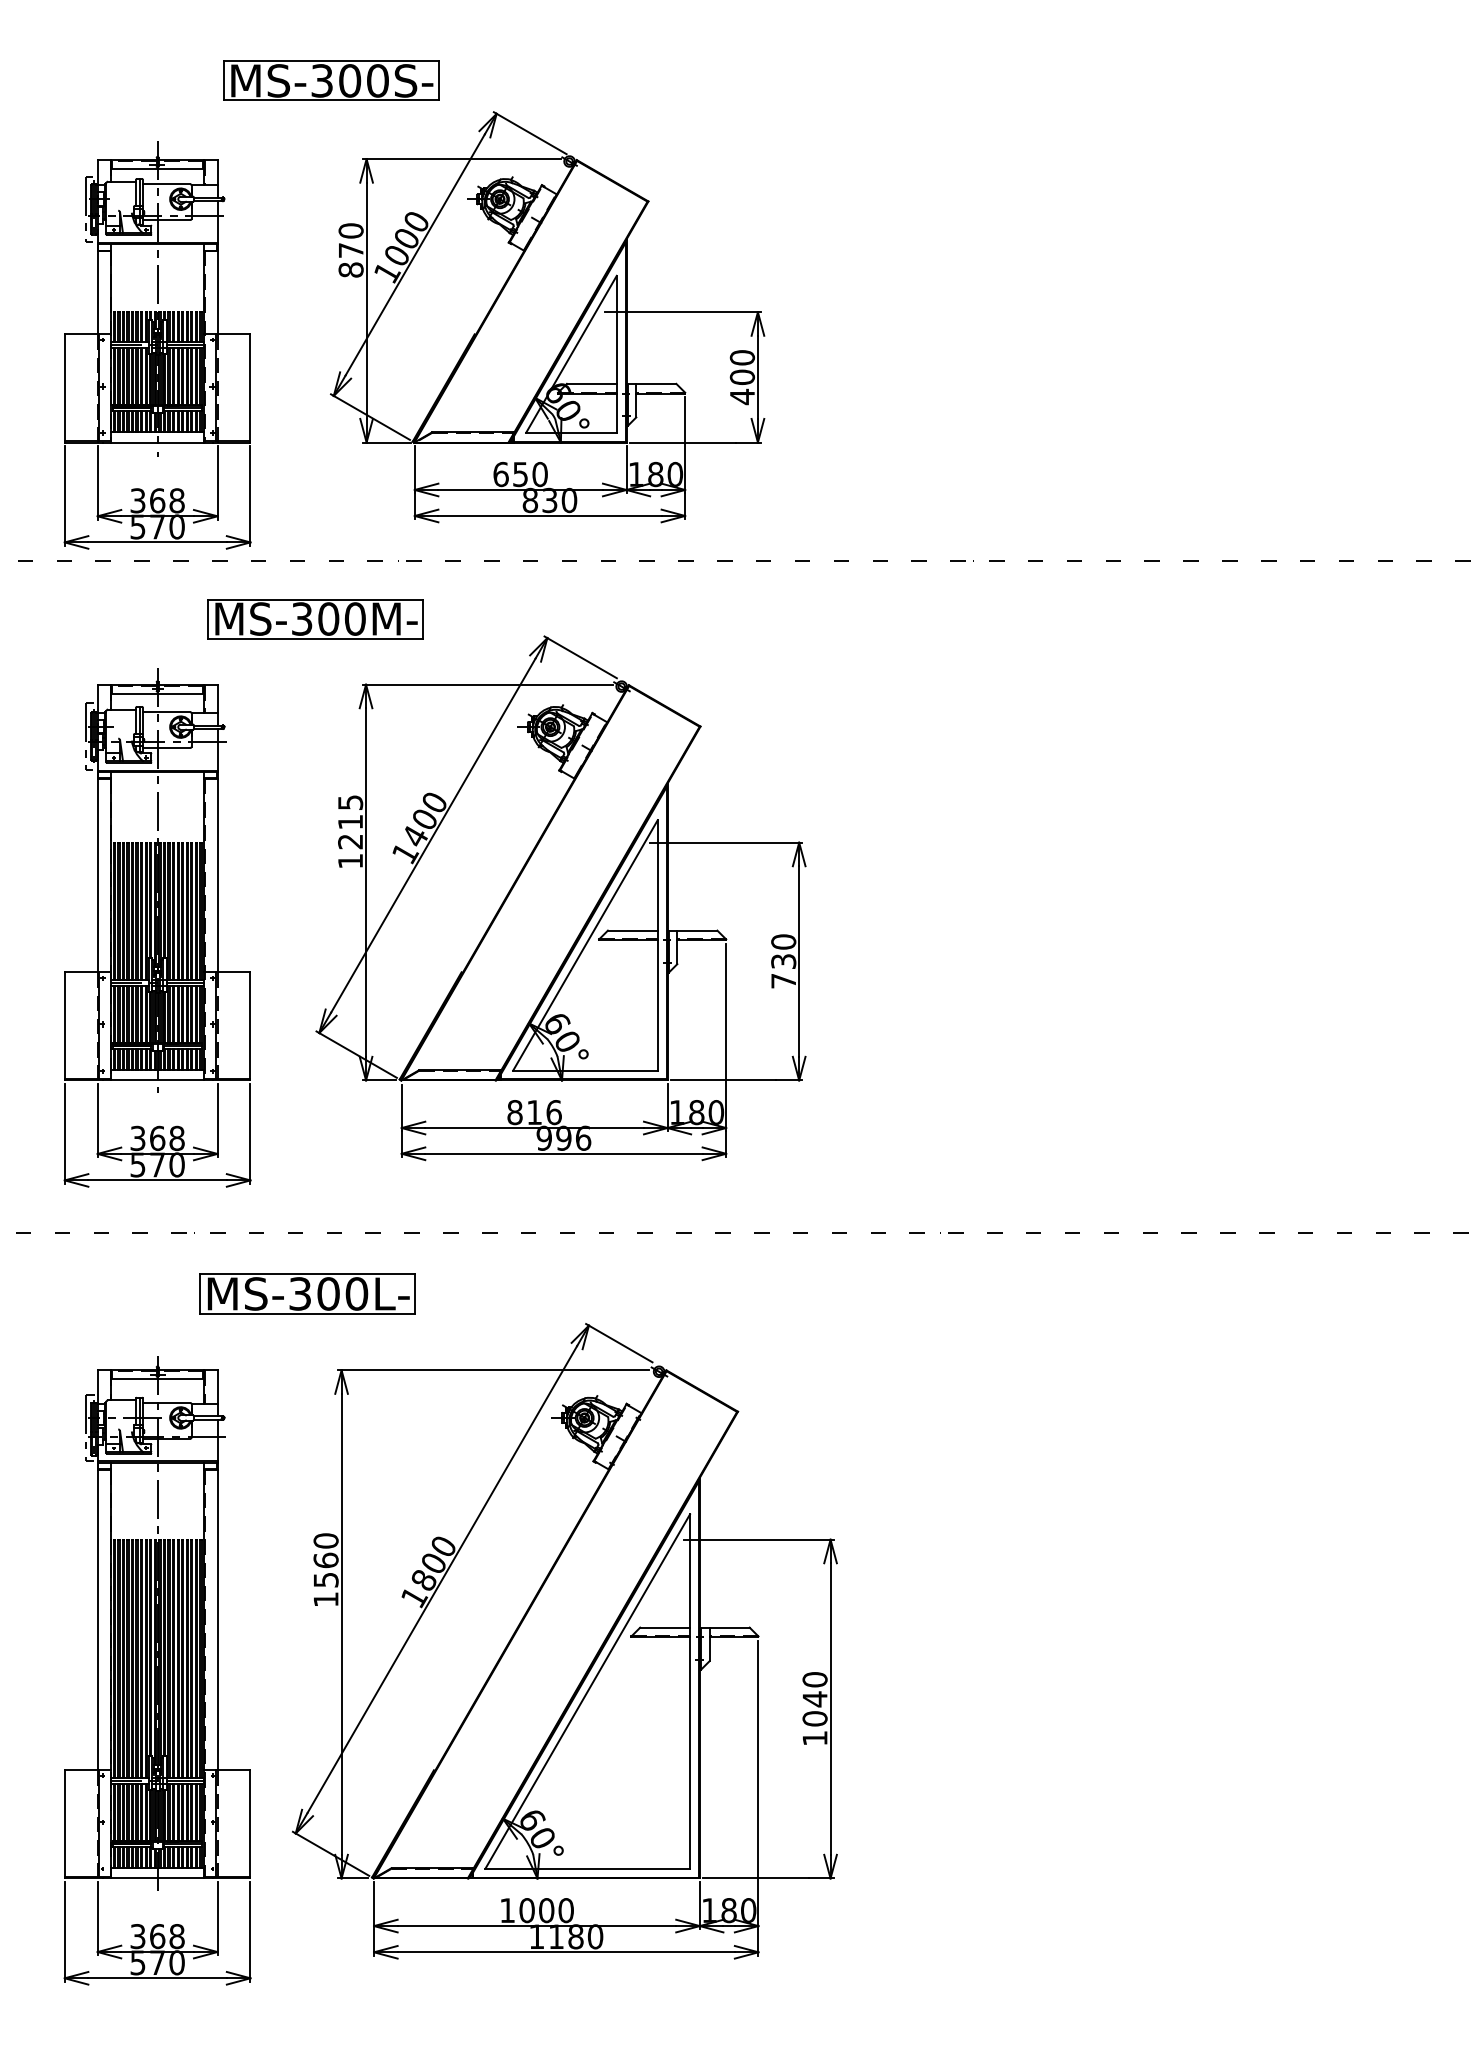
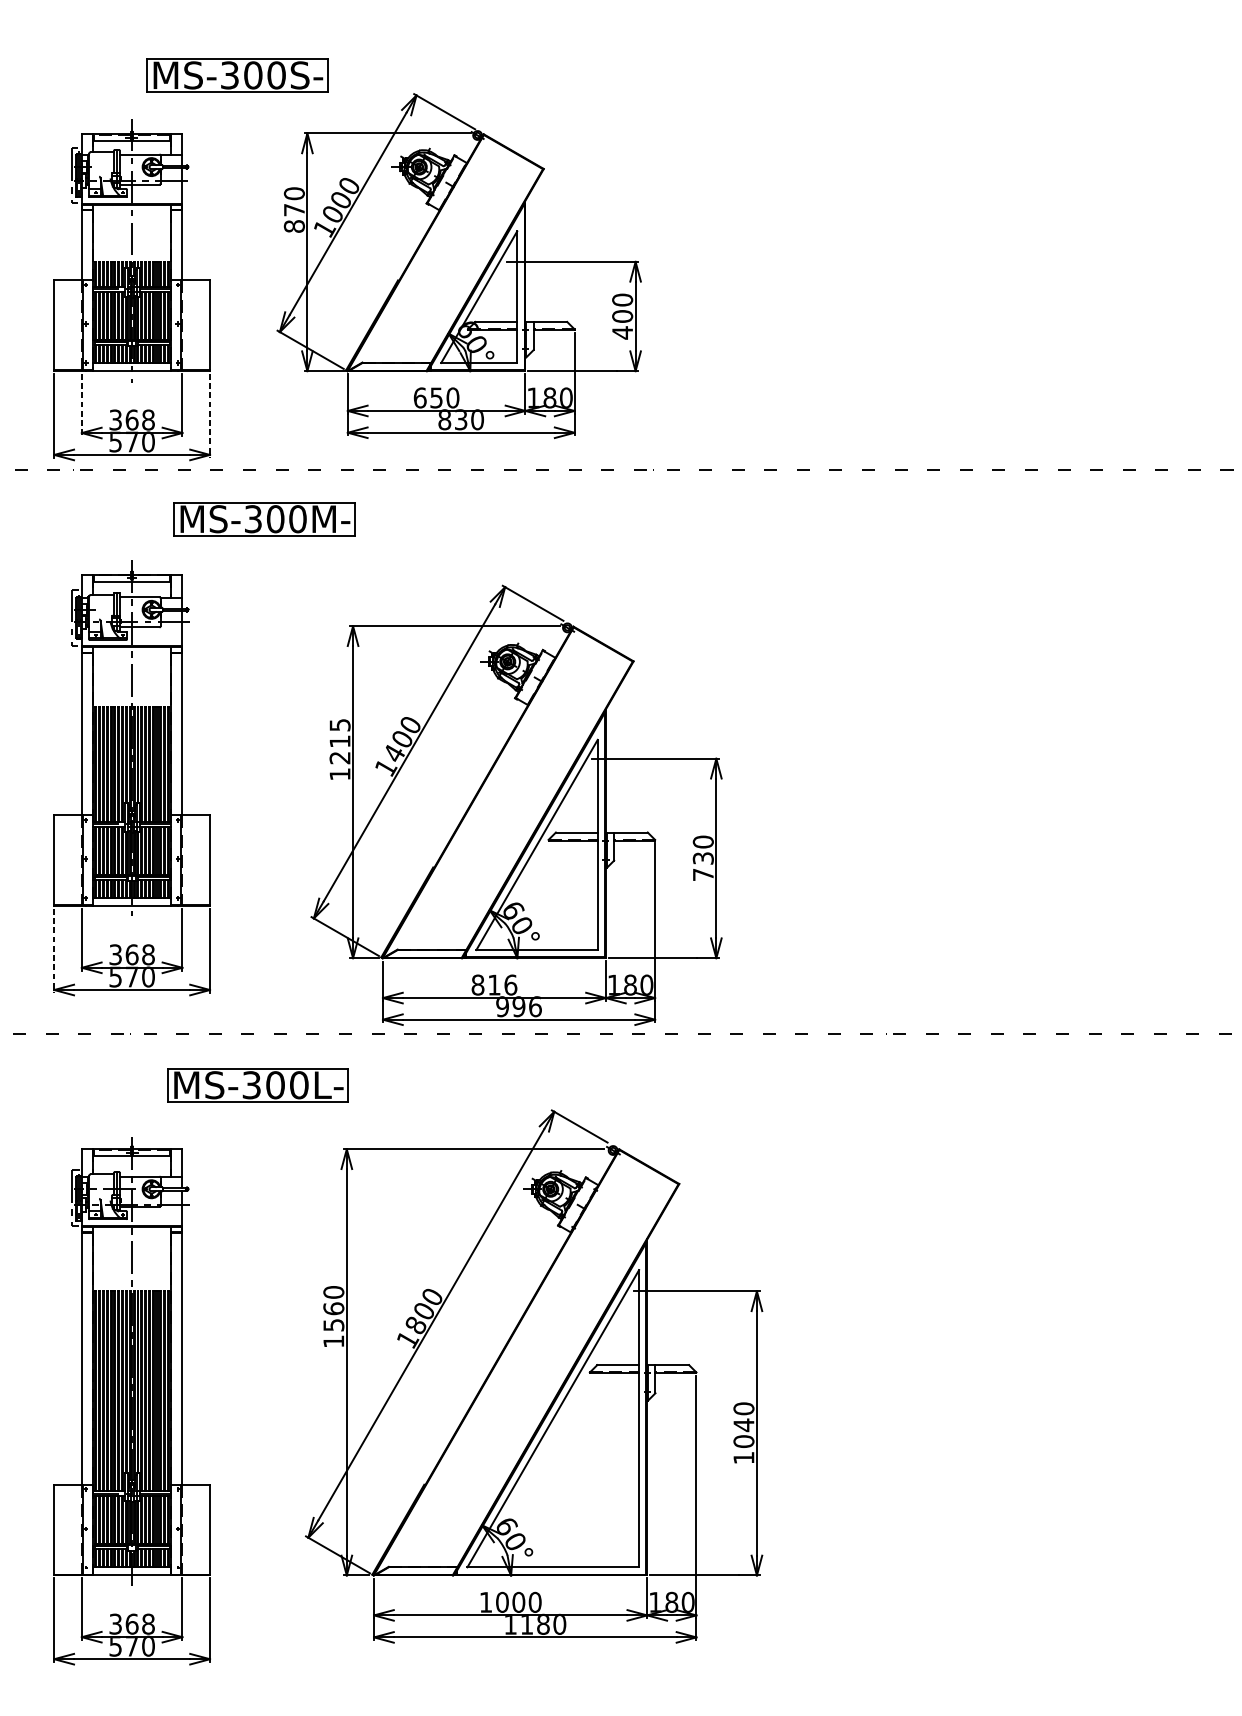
part: (331, 80) -> (237, 75), moved
line: (97, 482) -> (81, 404), solid -> dashed
line: (250, 495) -> (210, 415), solid -> dashed
part: (560, 898) -> (516, 805), moved
line: (64, 1133) -> (54, 950), solid -> dashed
part: (564, 1641) -> (533, 1376), moved

